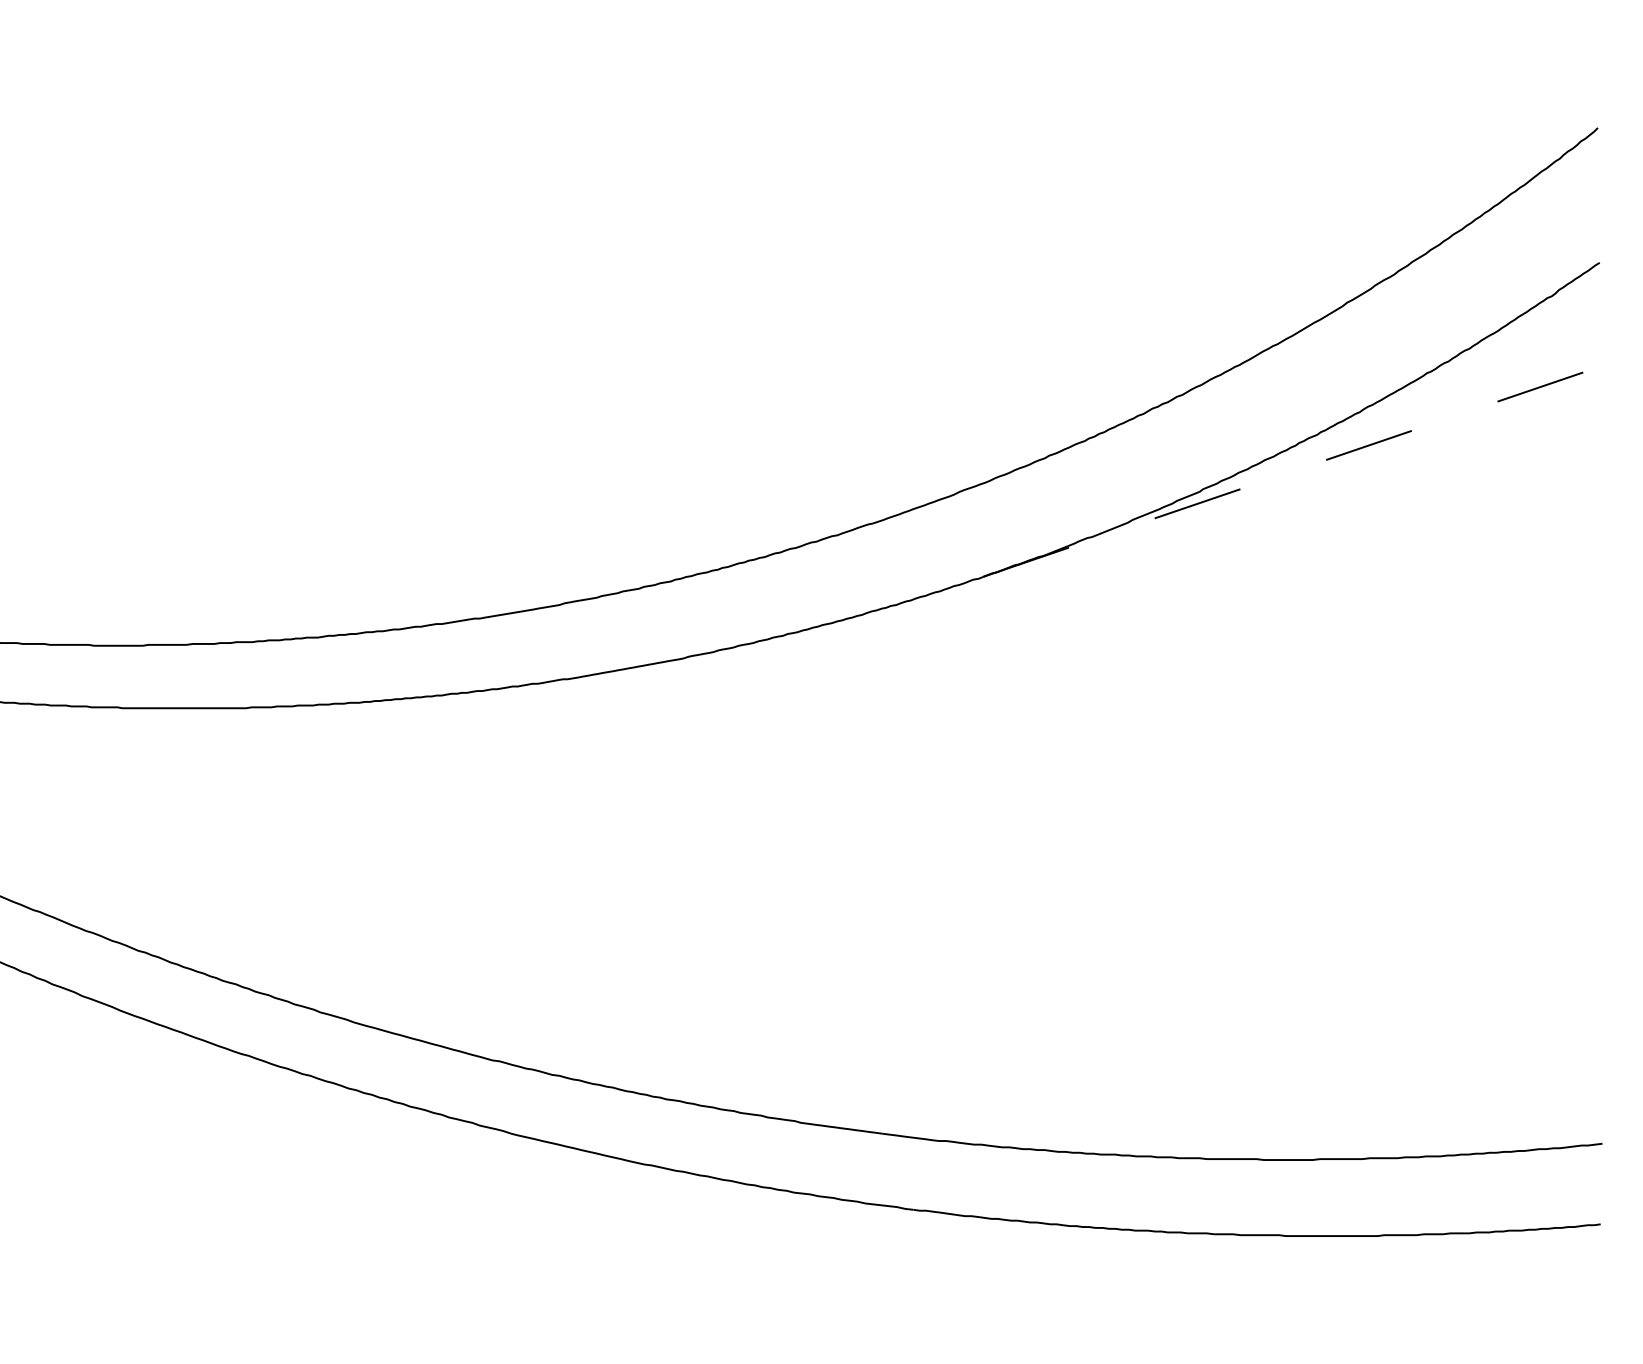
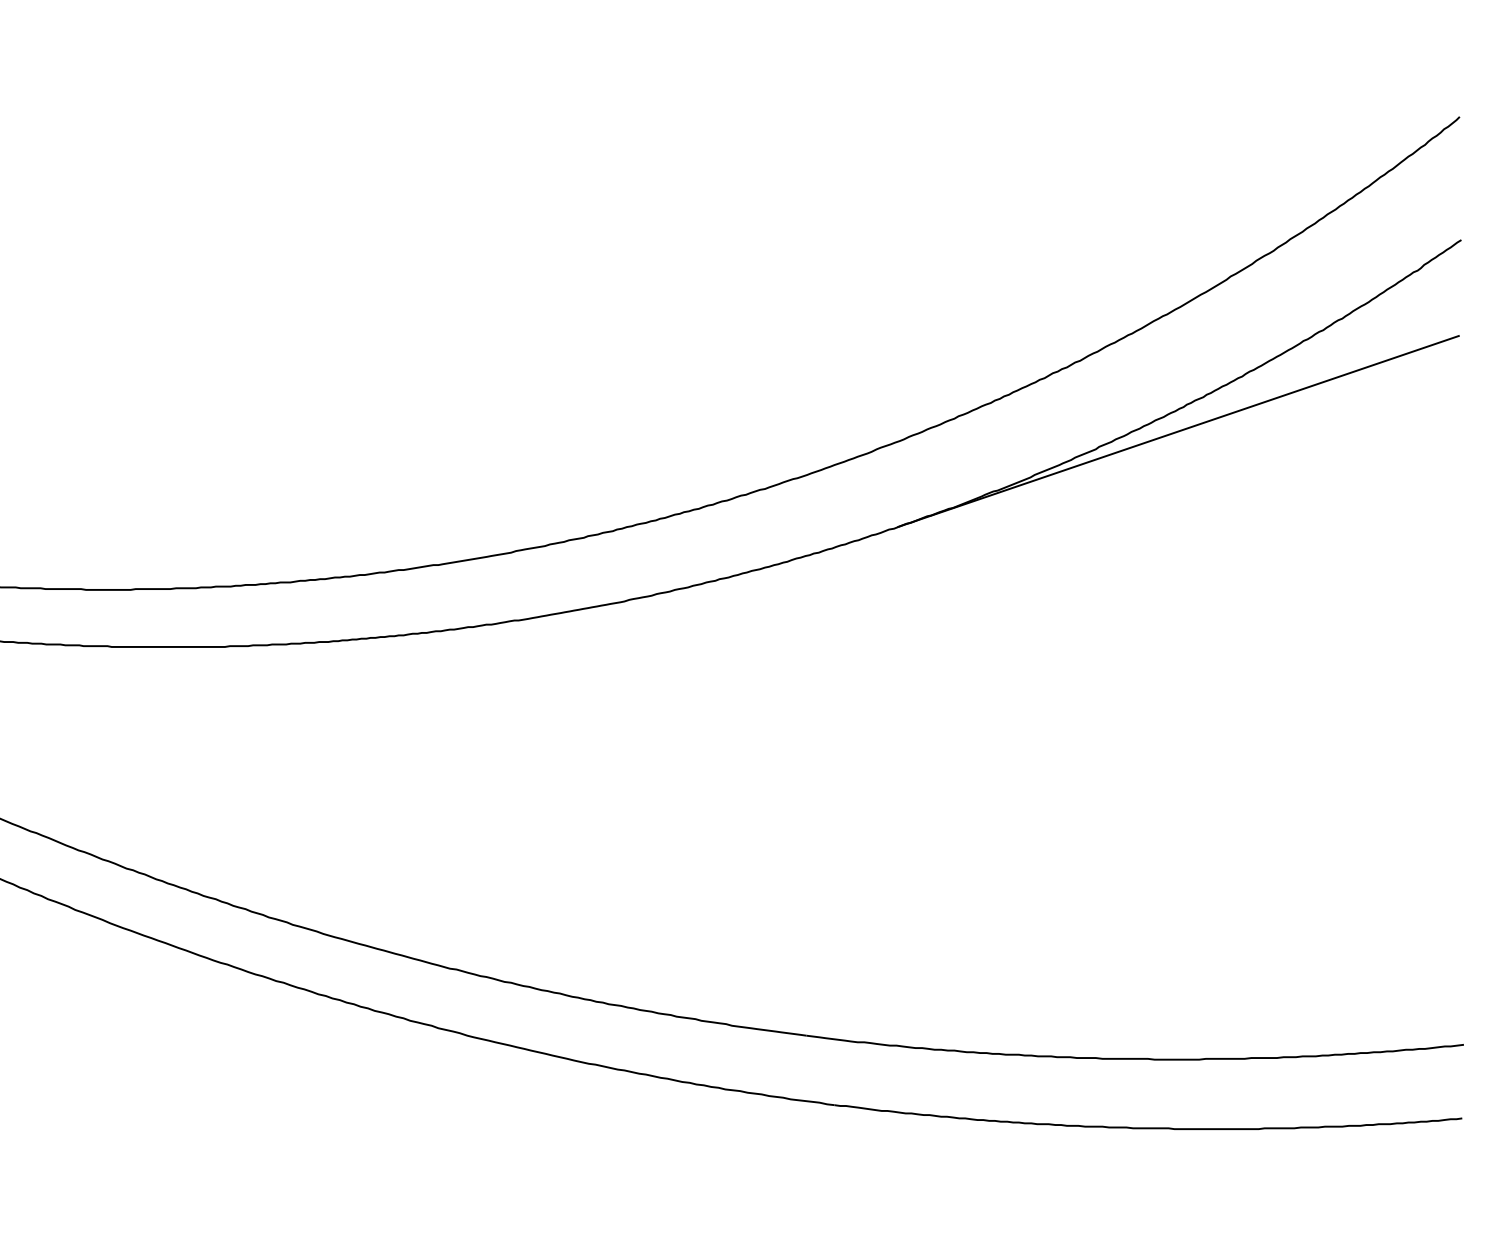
line: (1290, 472) -> (1178, 431), dashed -> solid

